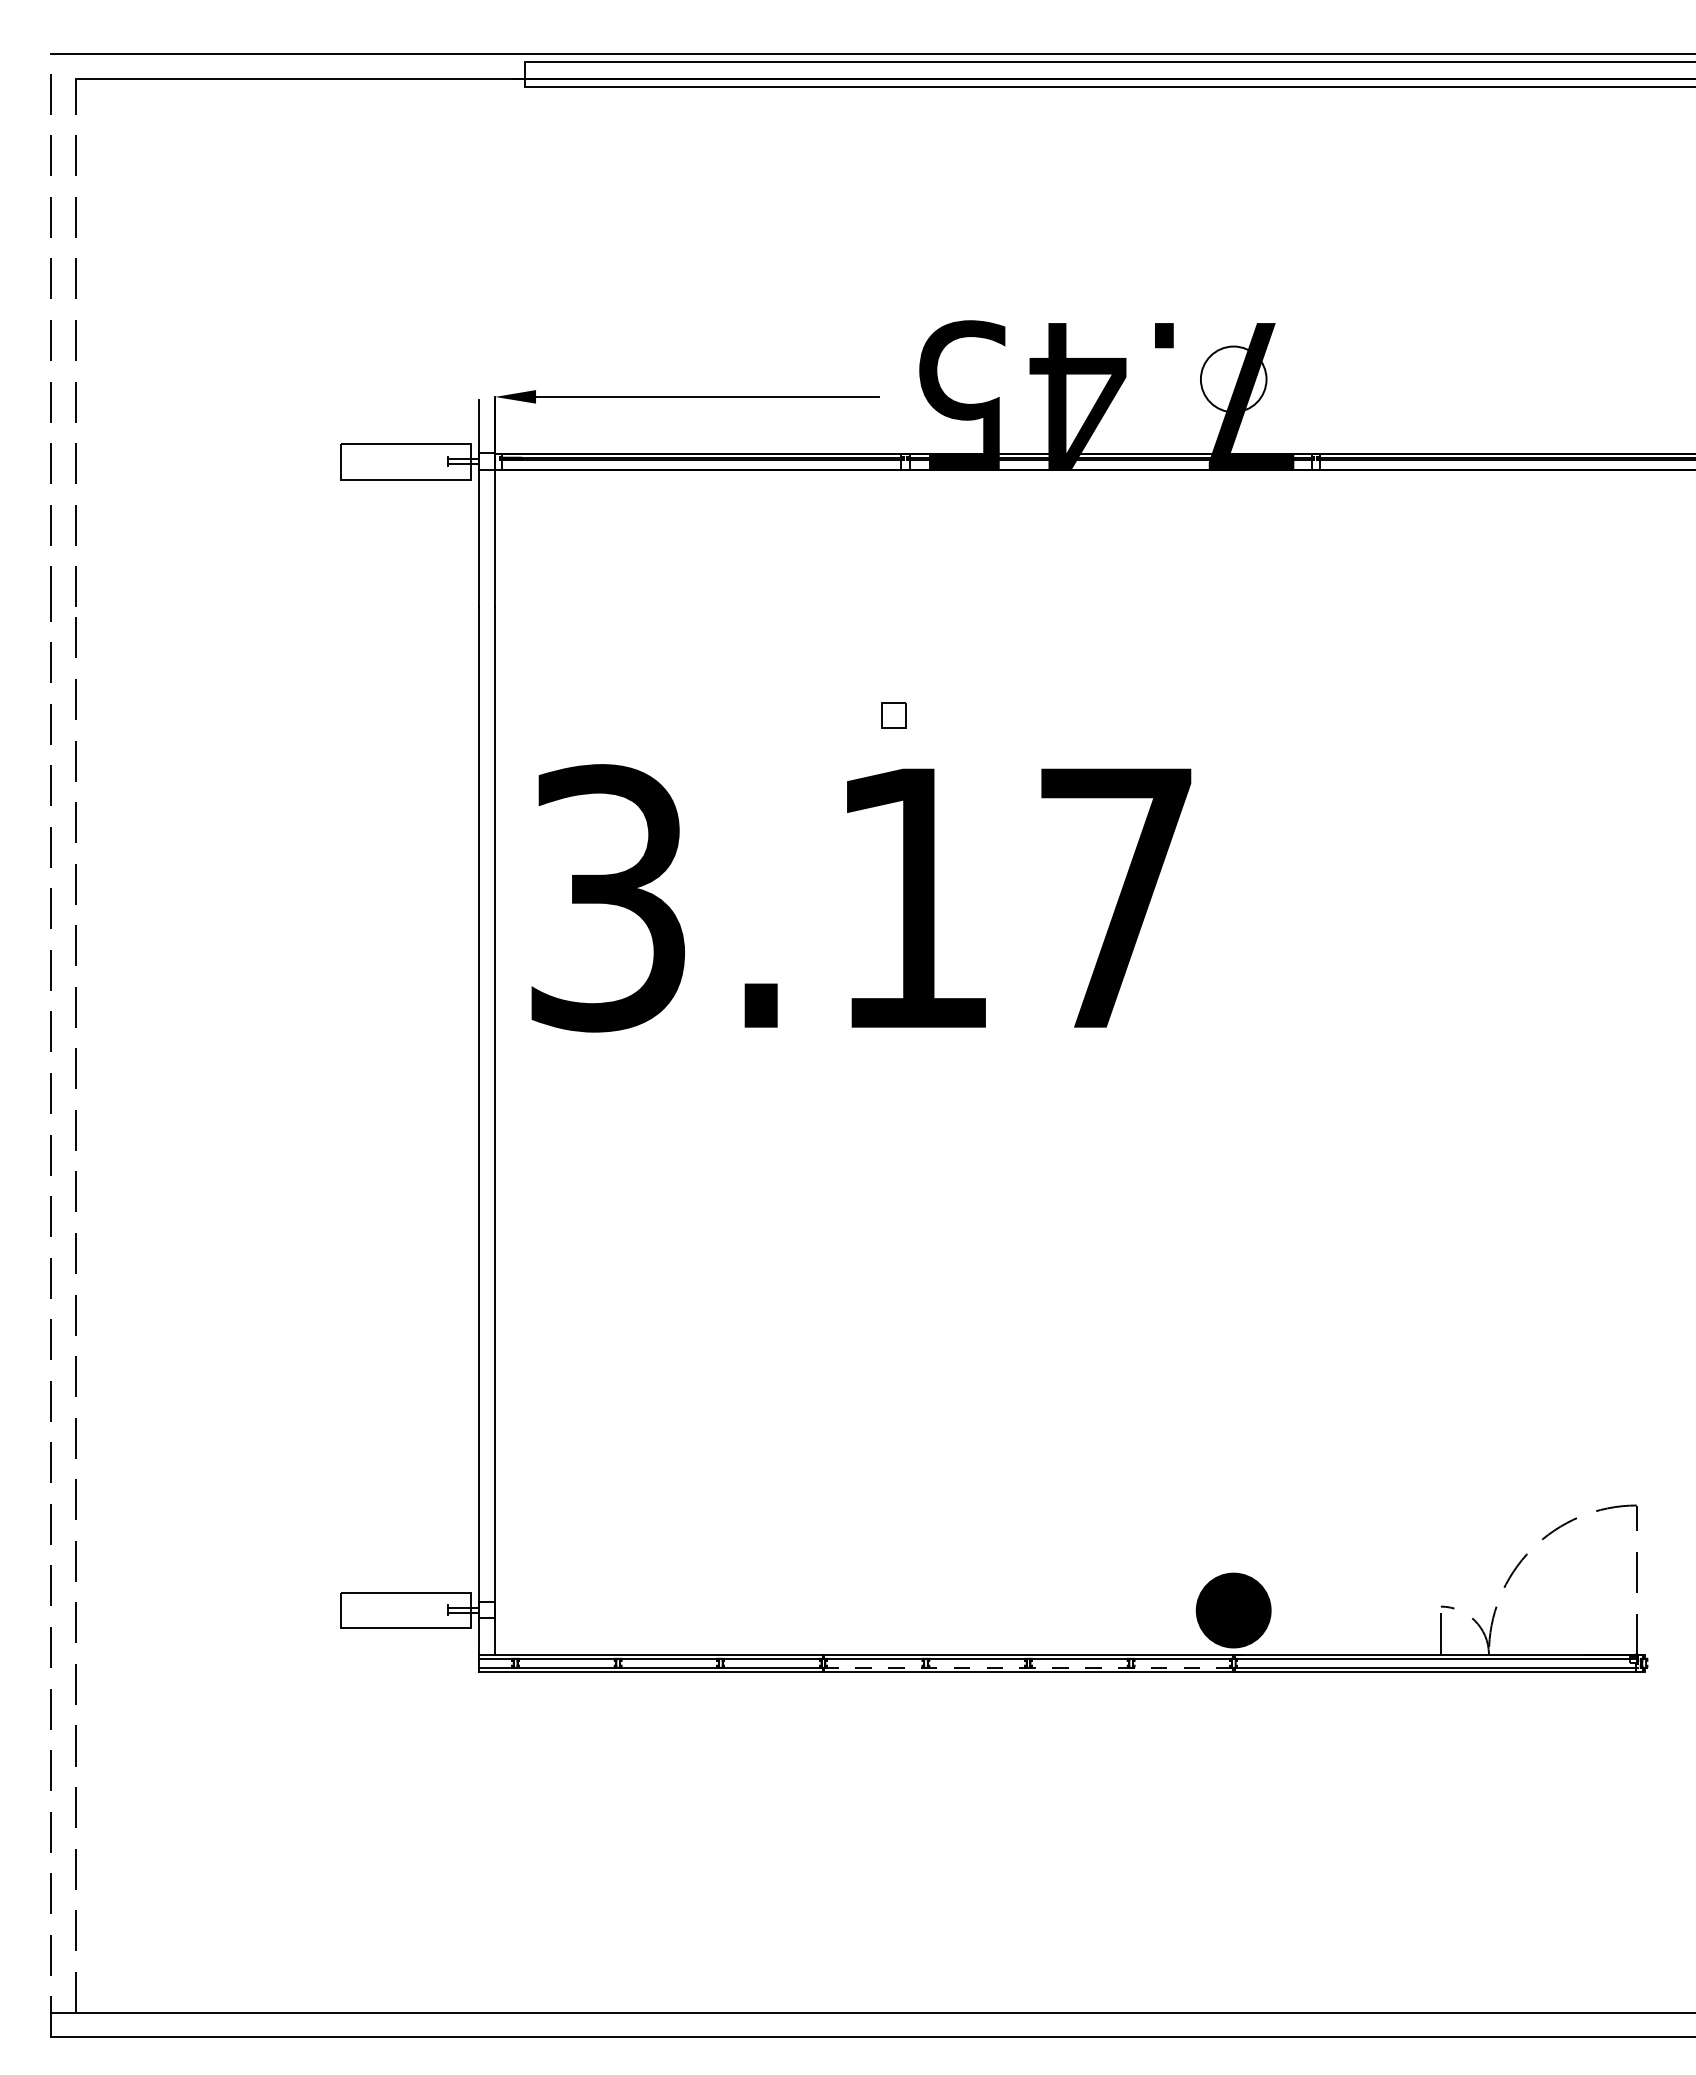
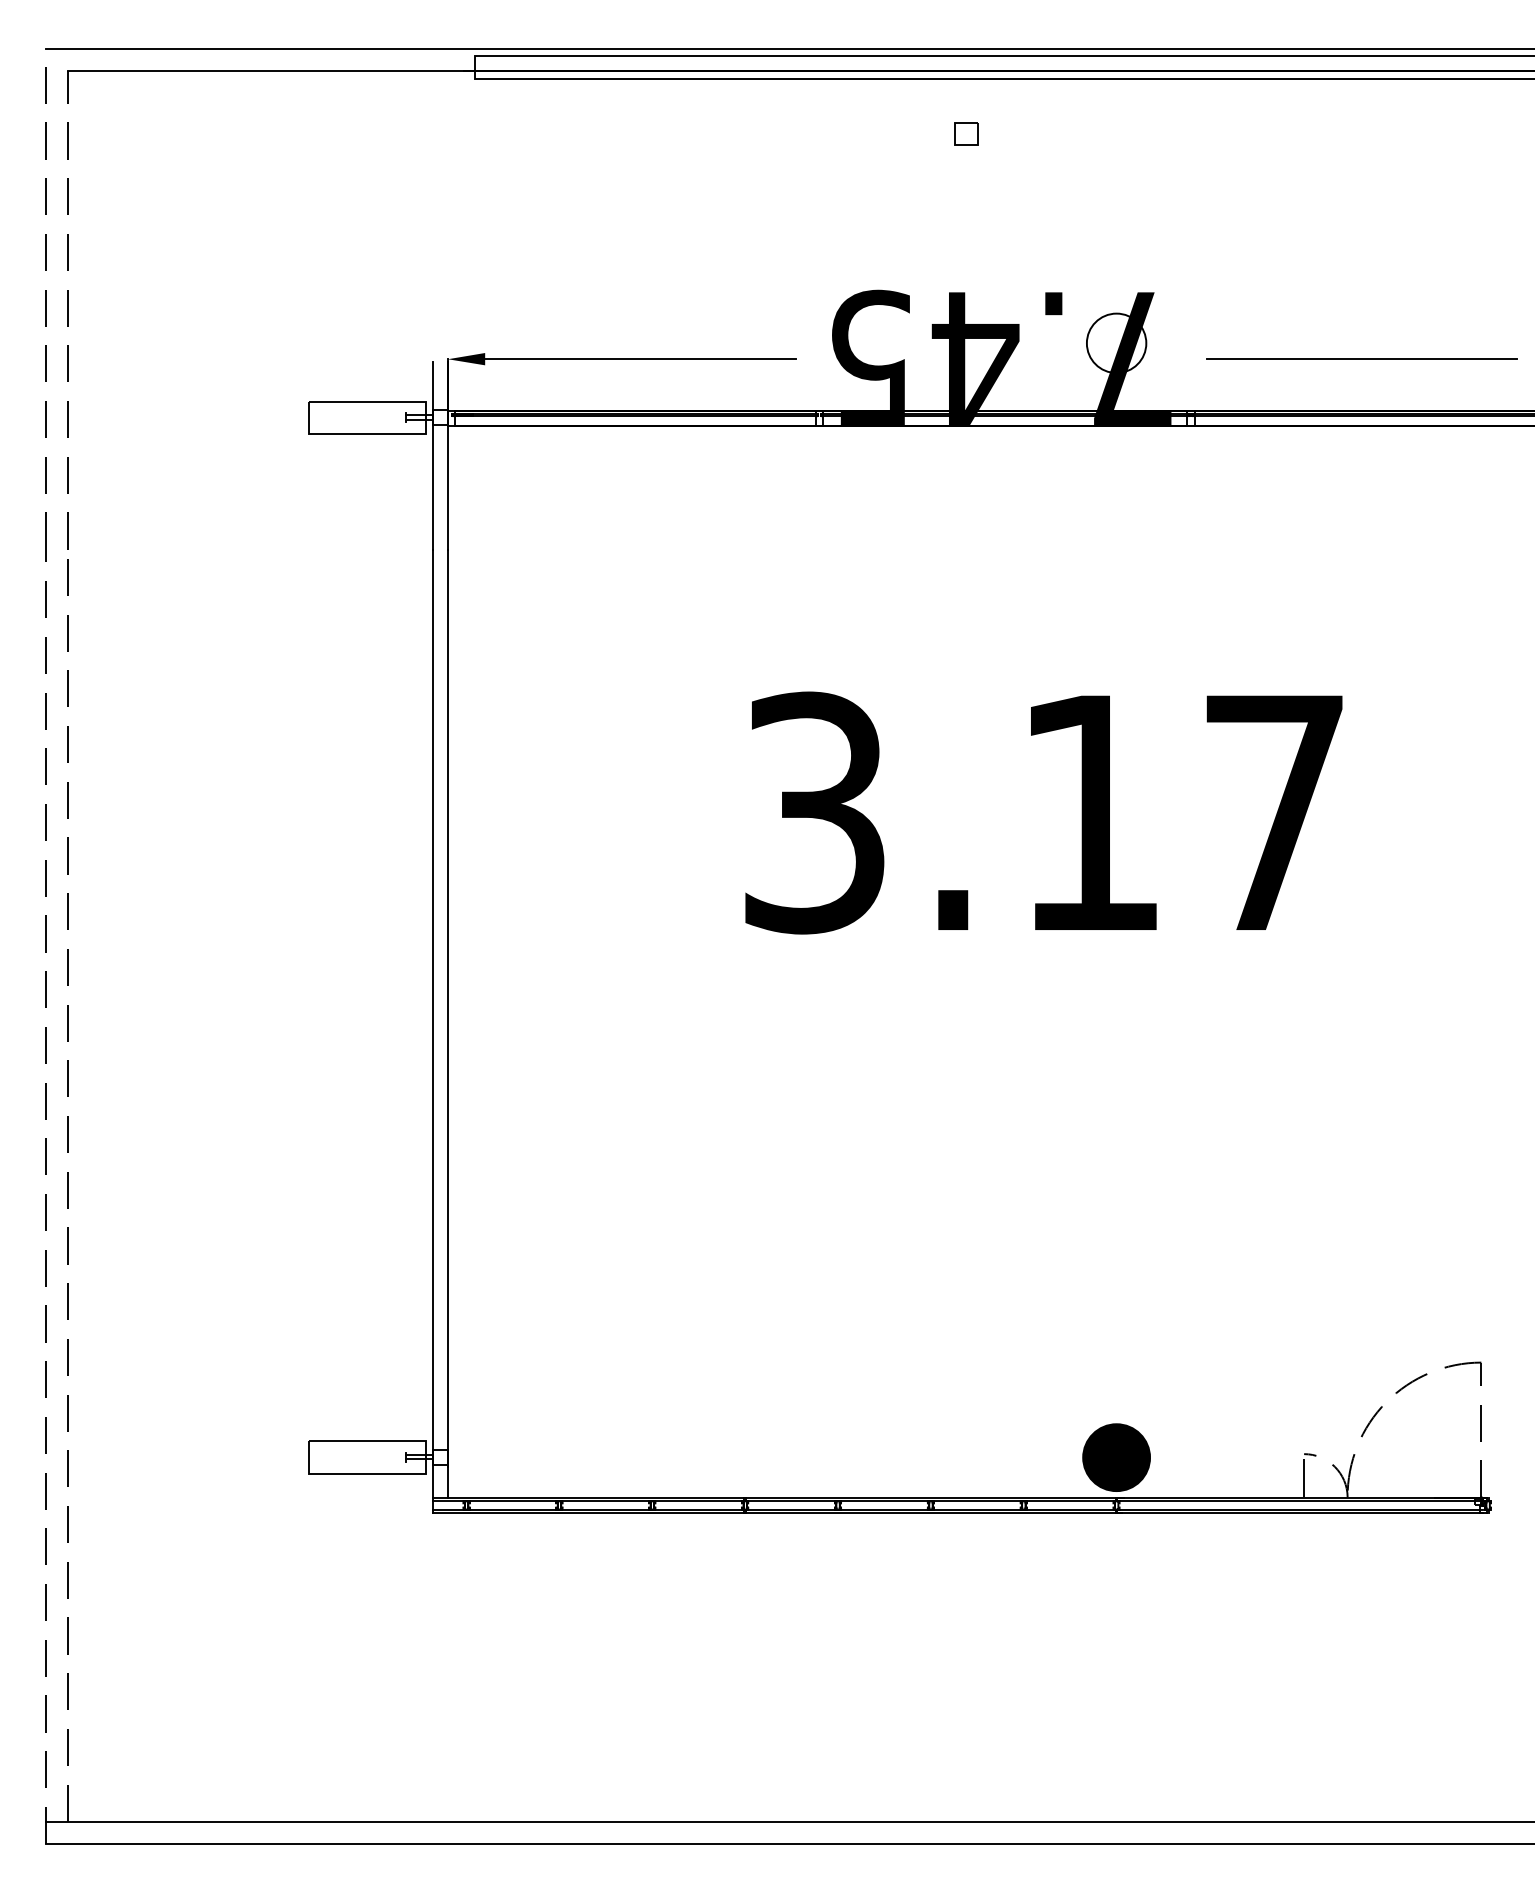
line: (1504, 396) -> (1361, 358), added
part: (893, 715) -> (966, 134), moved
text: (861, 898) -> (1044, 813), moved
line: (1028, 1667) -> (930, 1509), dashed -> solid

